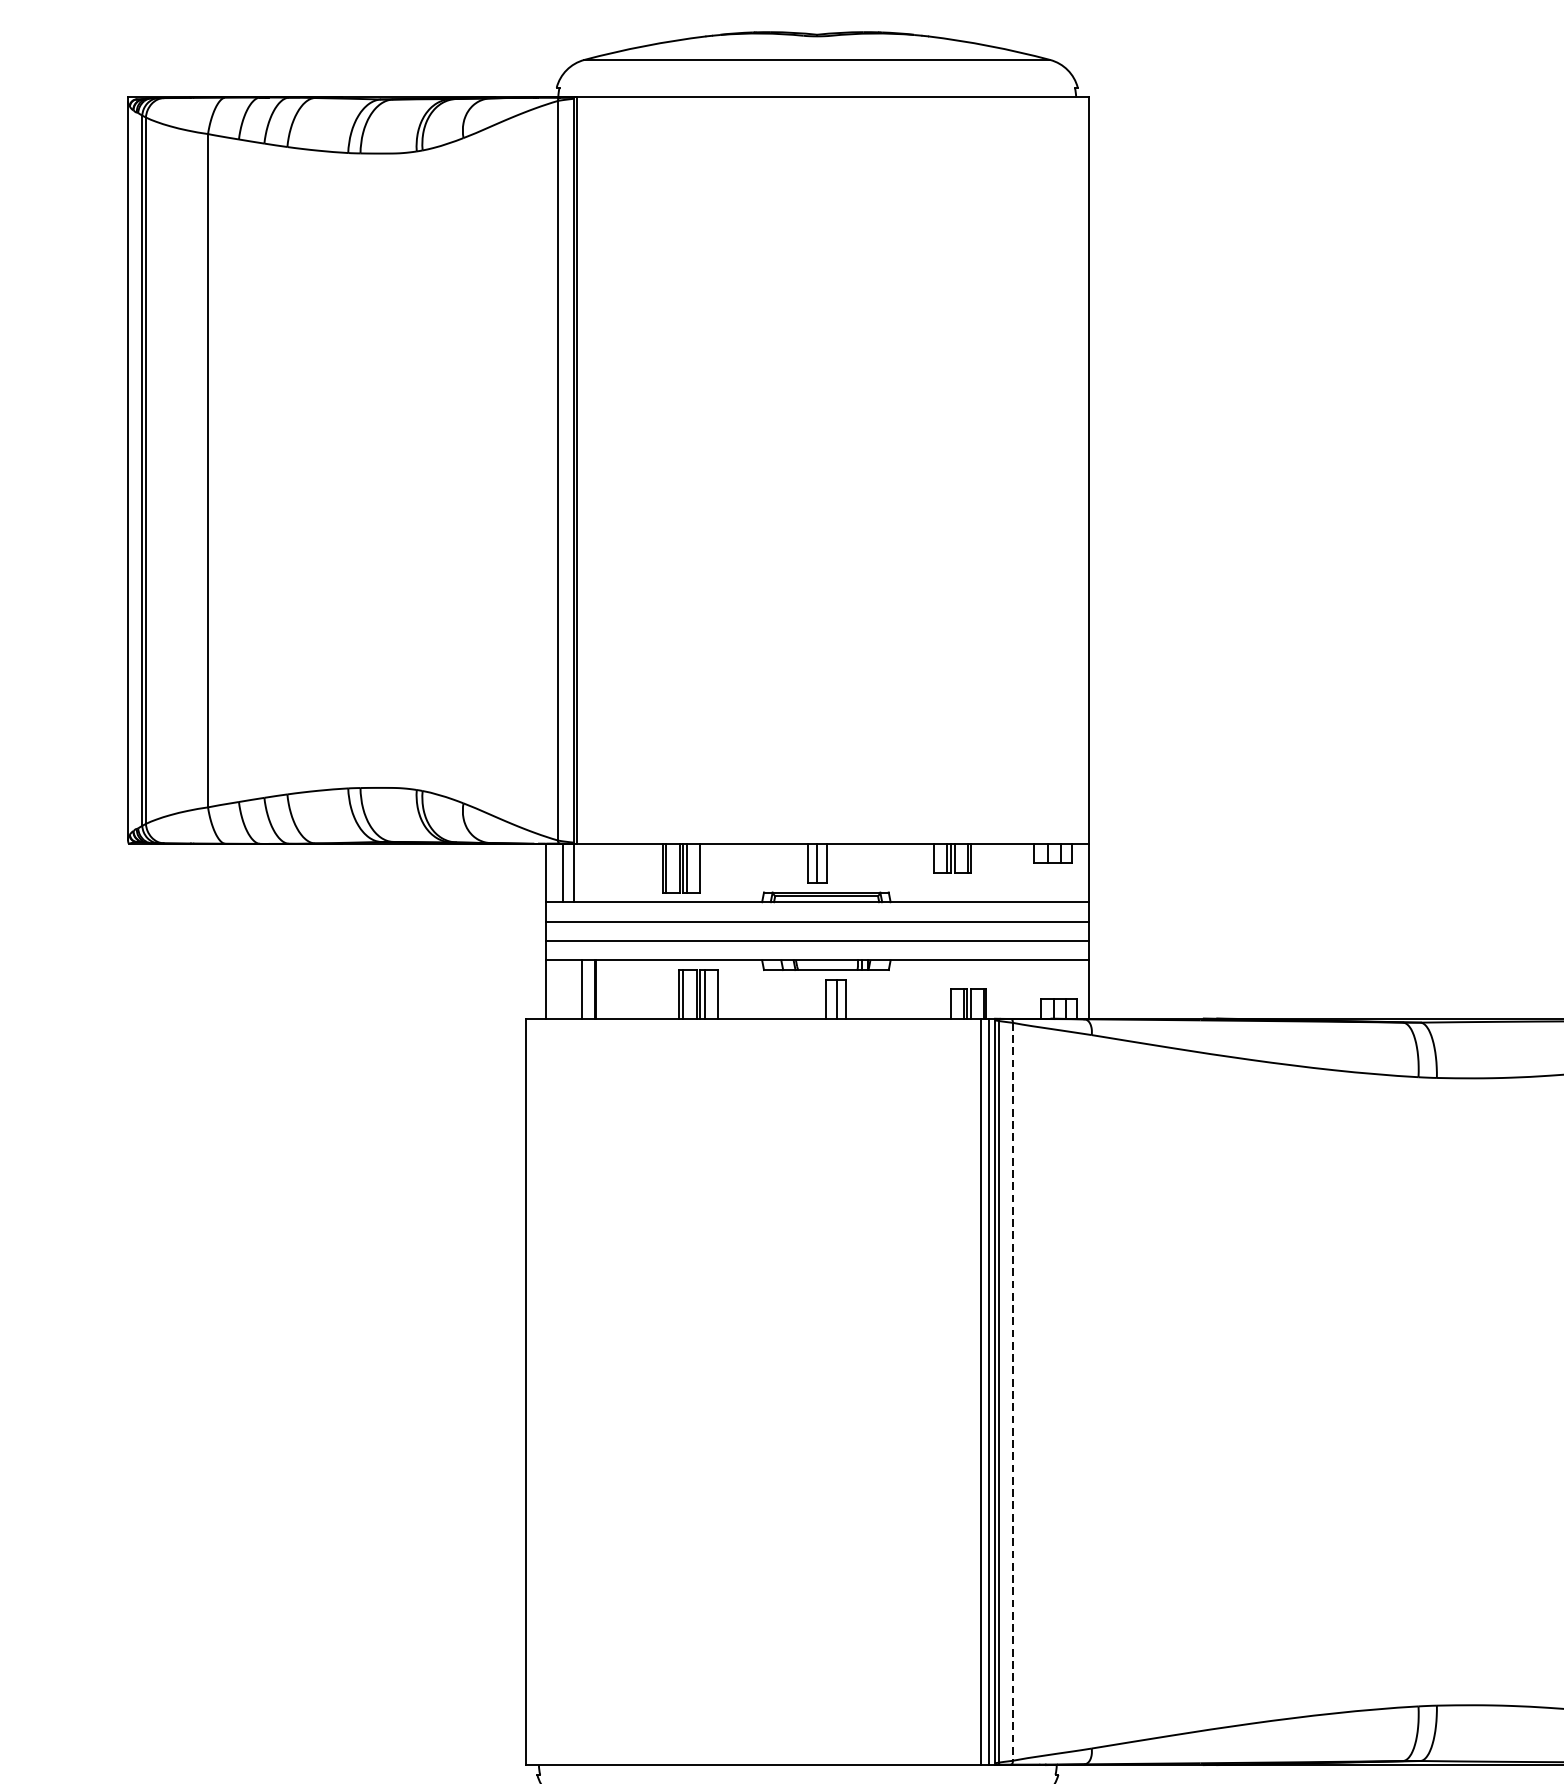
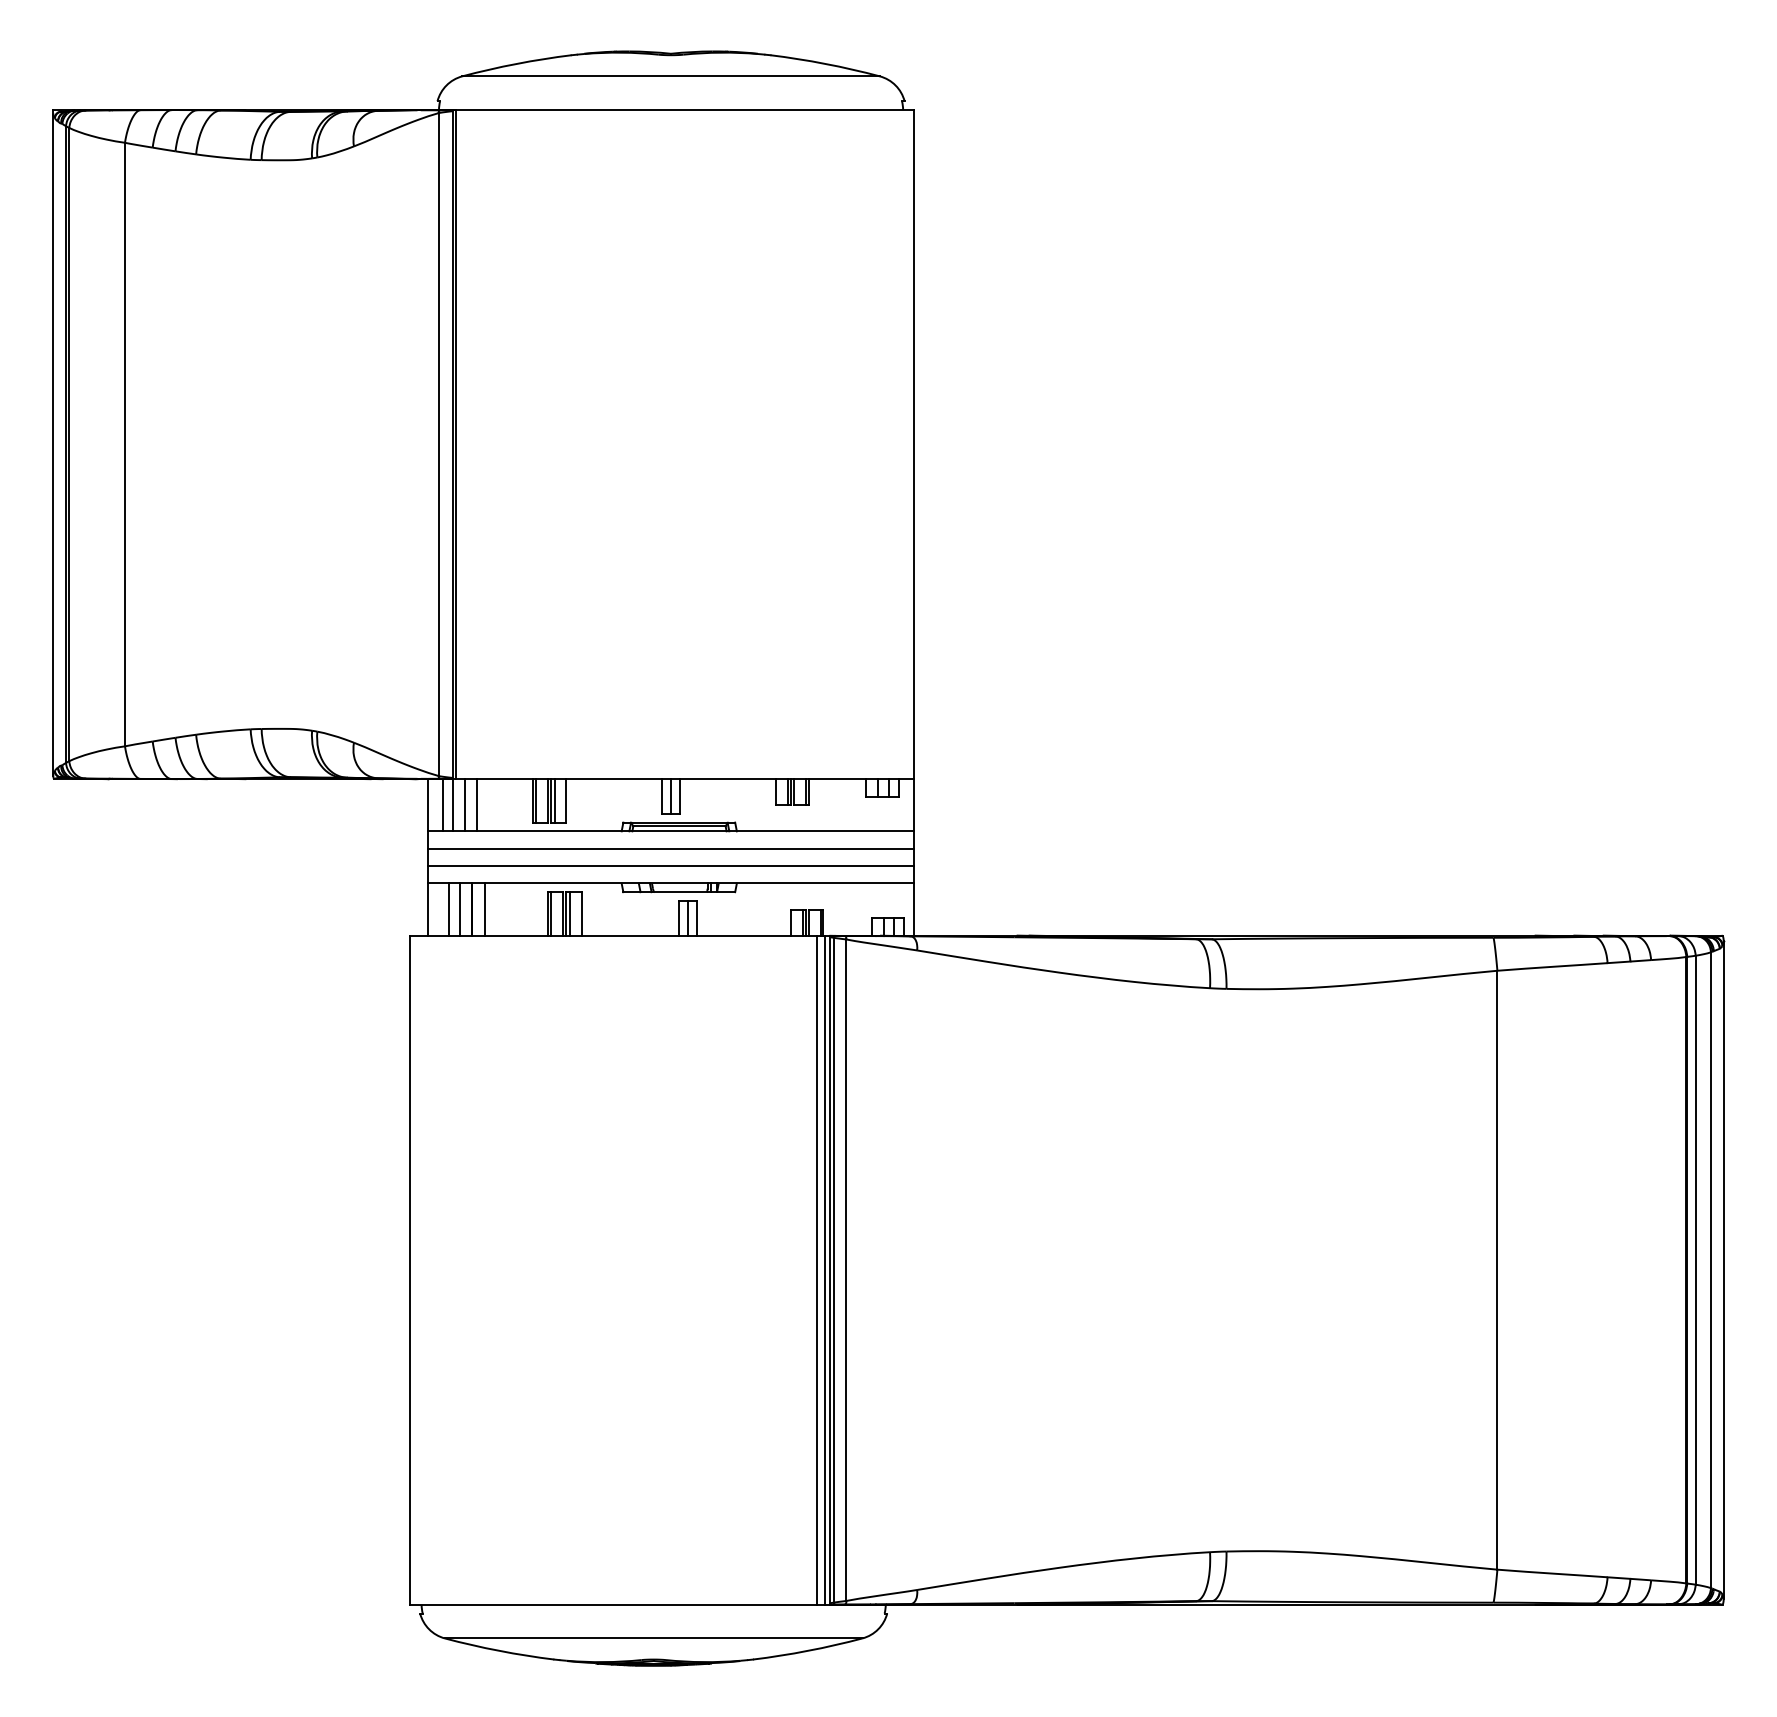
line: (586, 873) -> (464, 805), added
line: (600, 873) -> (476, 805), added
line: (568, 989) -> (448, 909), added
line: (609, 989) -> (484, 909), added
line: (1012, 1392) -> (846, 1270), dashed -> solid

